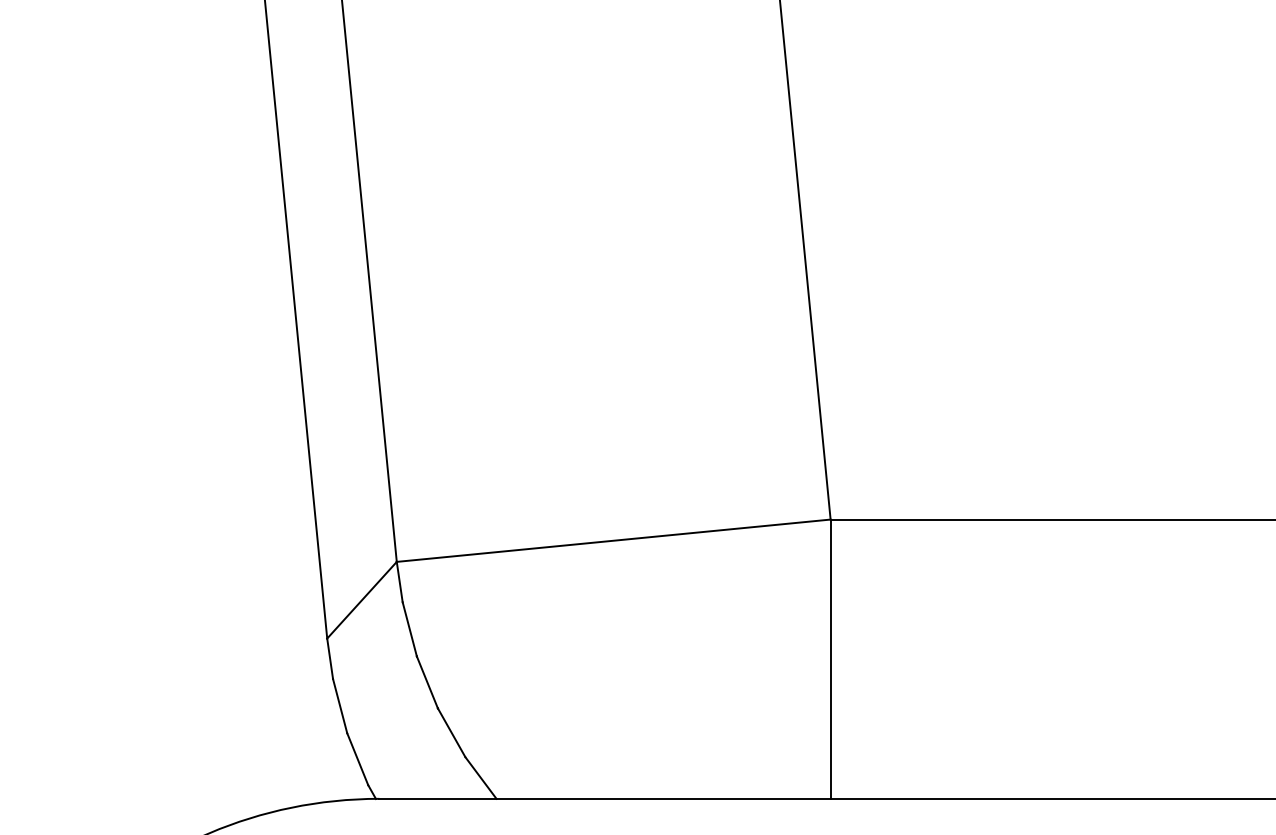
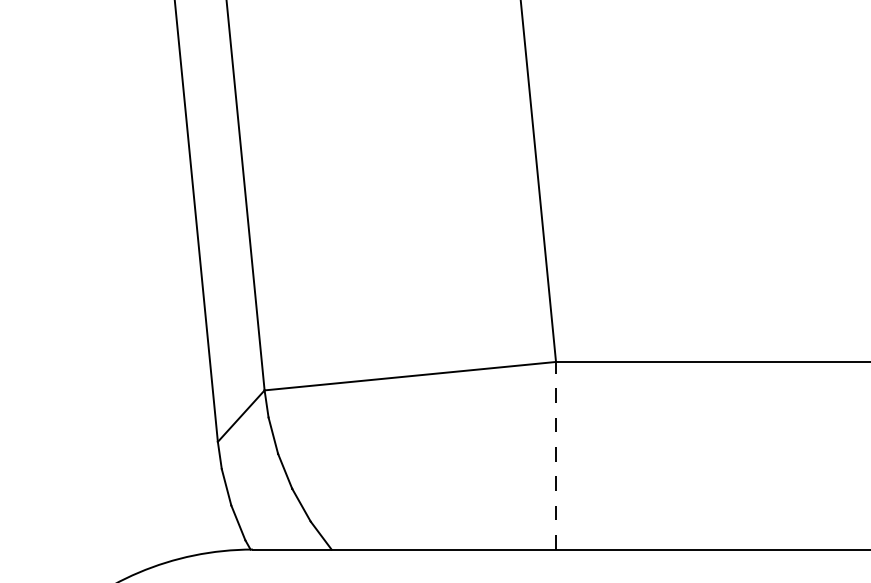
line: (831, 658) -> (556, 455), solid -> dashed

